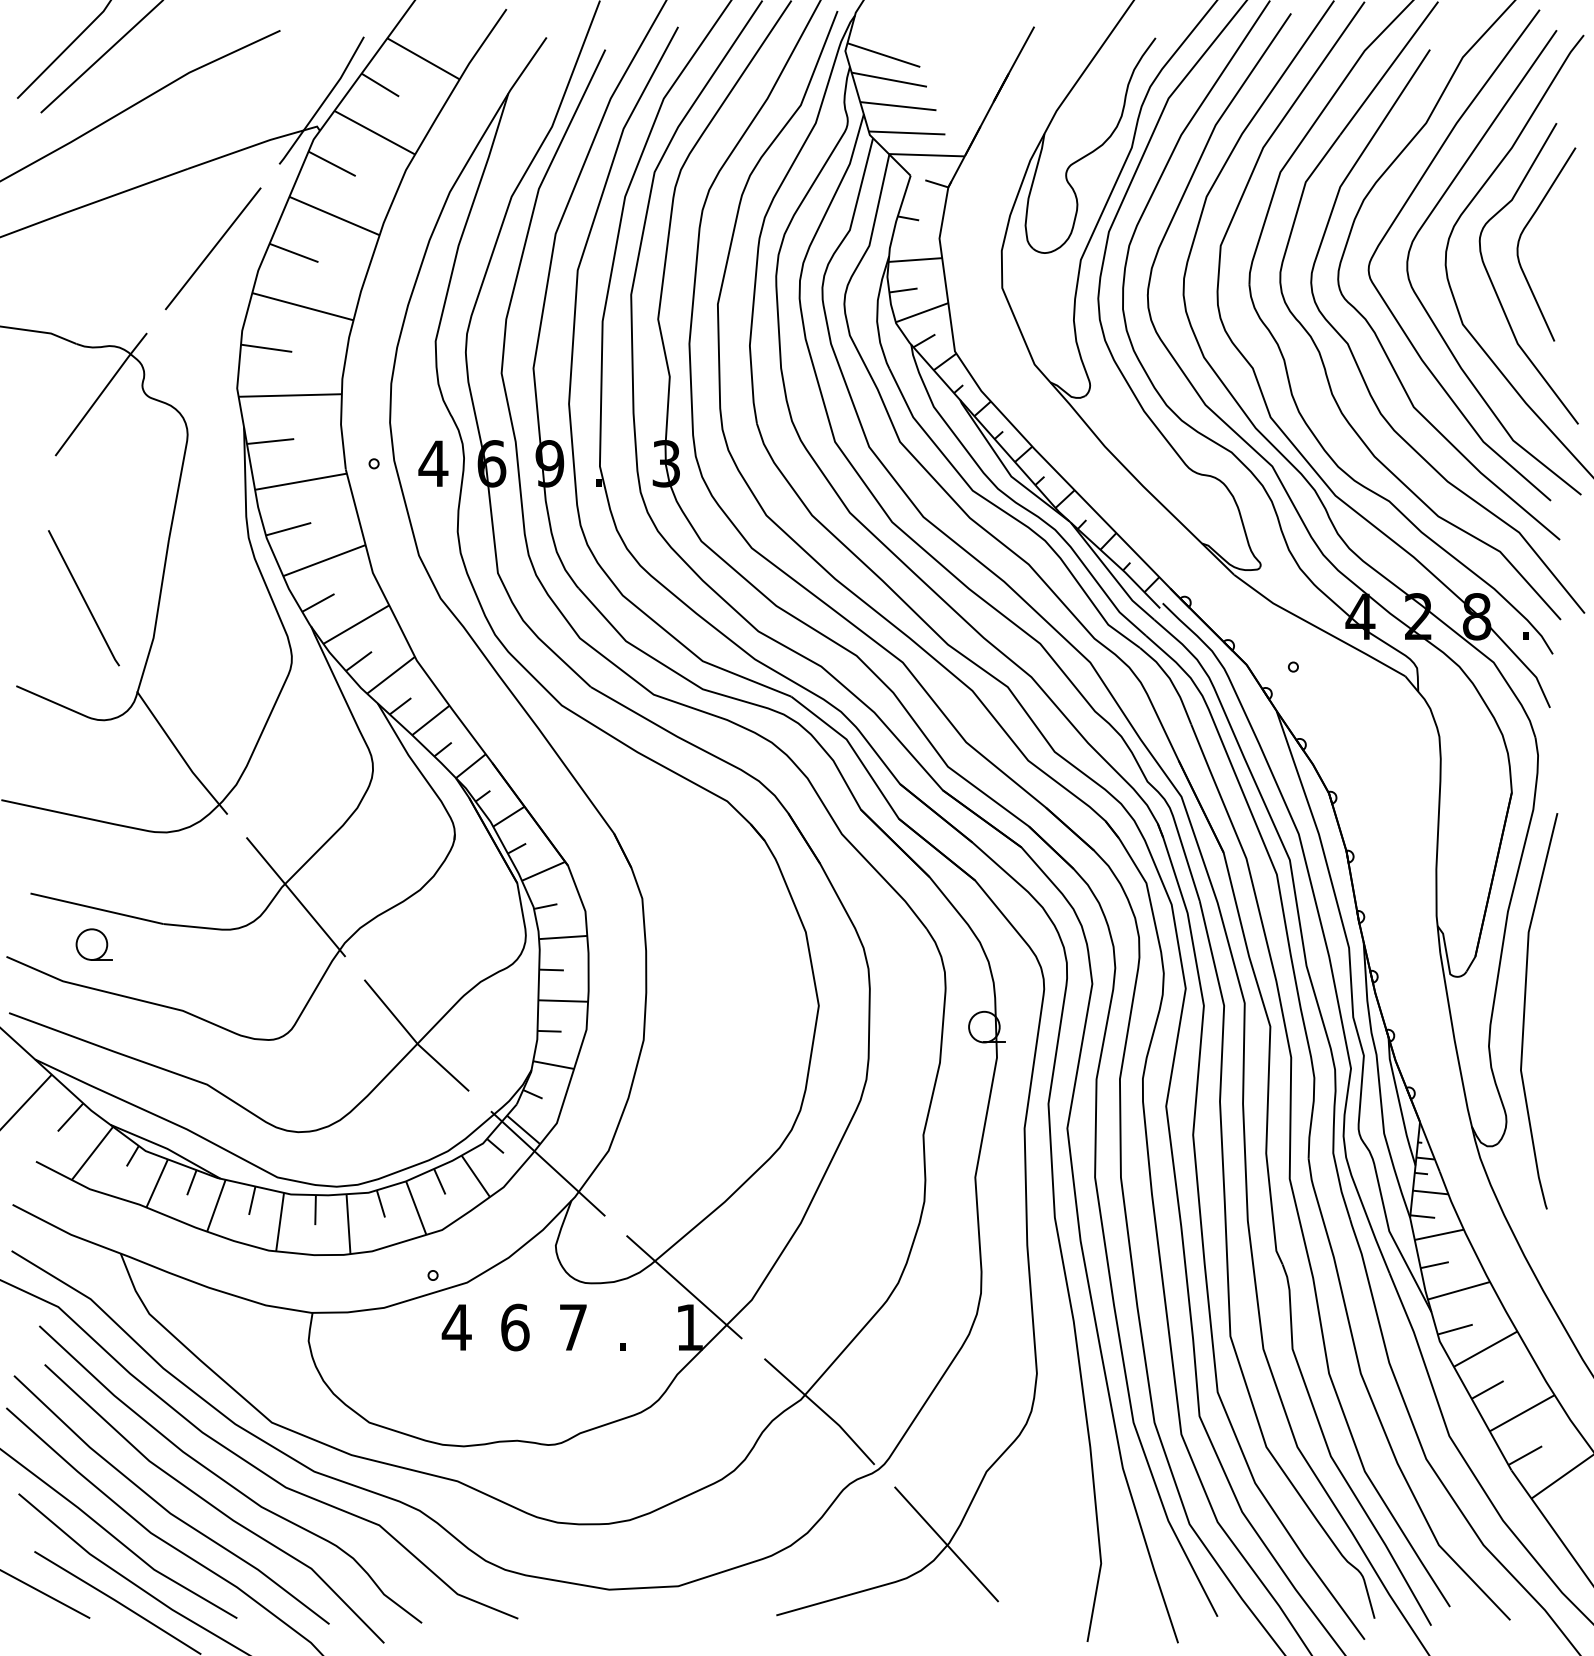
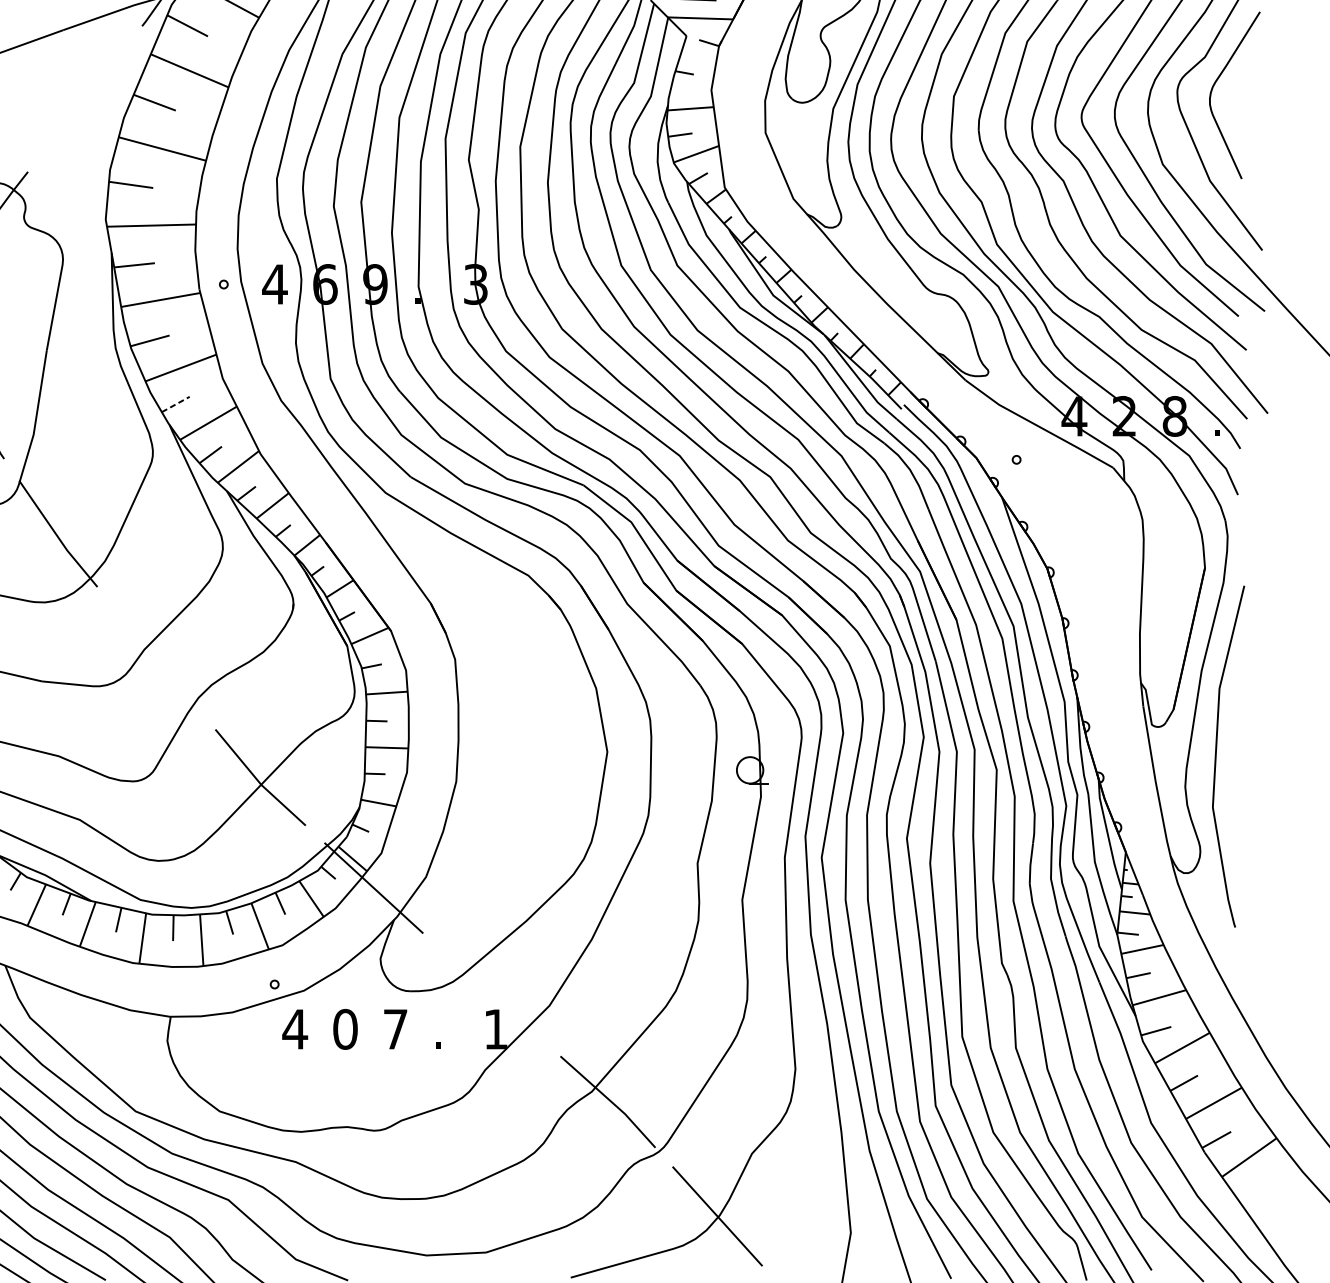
line: (212, 248) -> (84, 98), removed
line: (318, 602) -> (175, 404), solid -> dashed
line: (295, 897) -> (156, 658), removed
line: (684, 1287) -> (491, 994), removed
text: (515, 1327) -> (345, 1029), 6 -> 0

